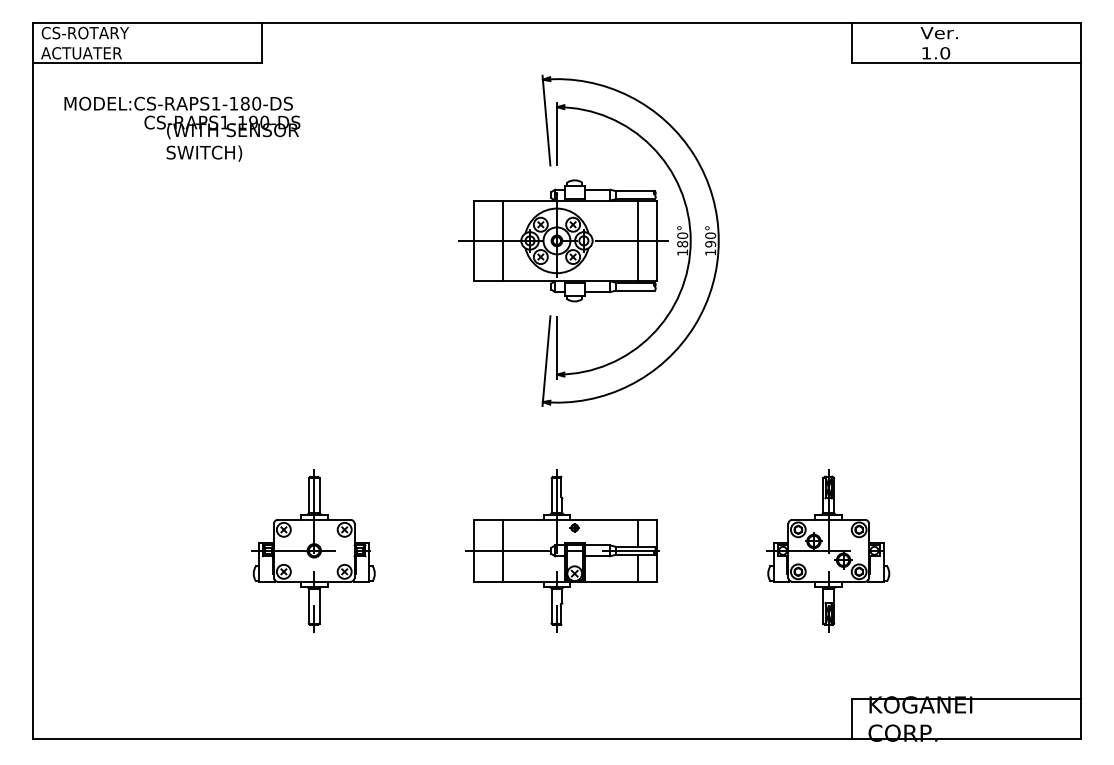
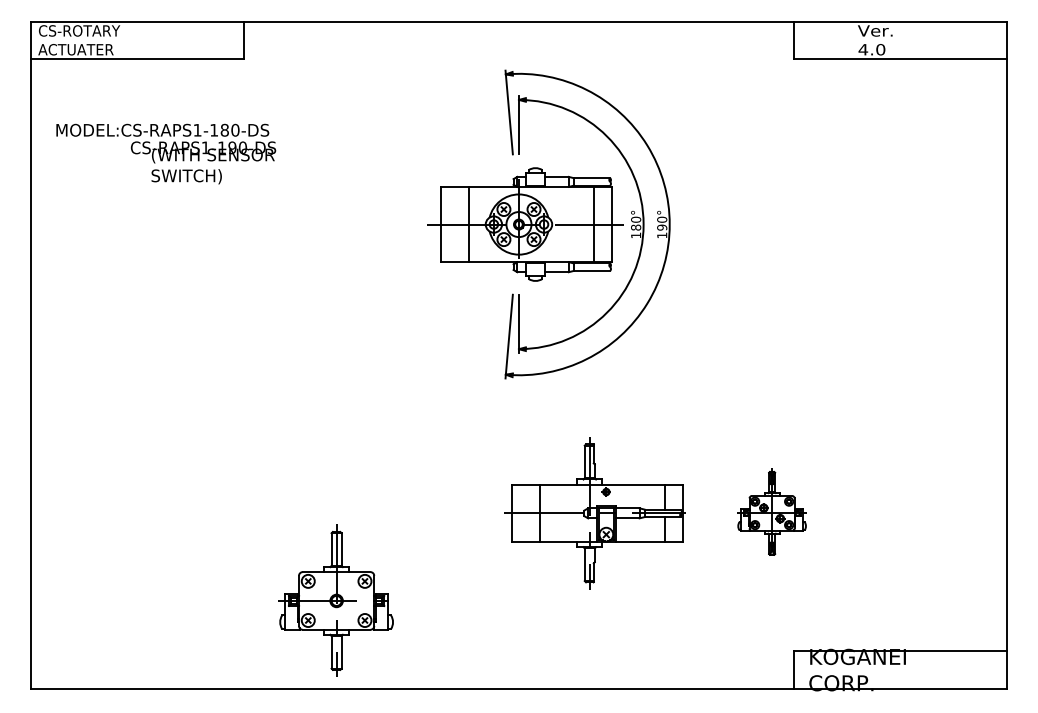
text: (926, 53) -> (863, 49), 1.0 -> 4.0
text: (182, 128) -> (166, 153), moved
part: (313, 550) -> (335, 600), moved
part: (562, 550) -> (594, 513), moved
part: (828, 550) -> (771, 513), size x0.6

